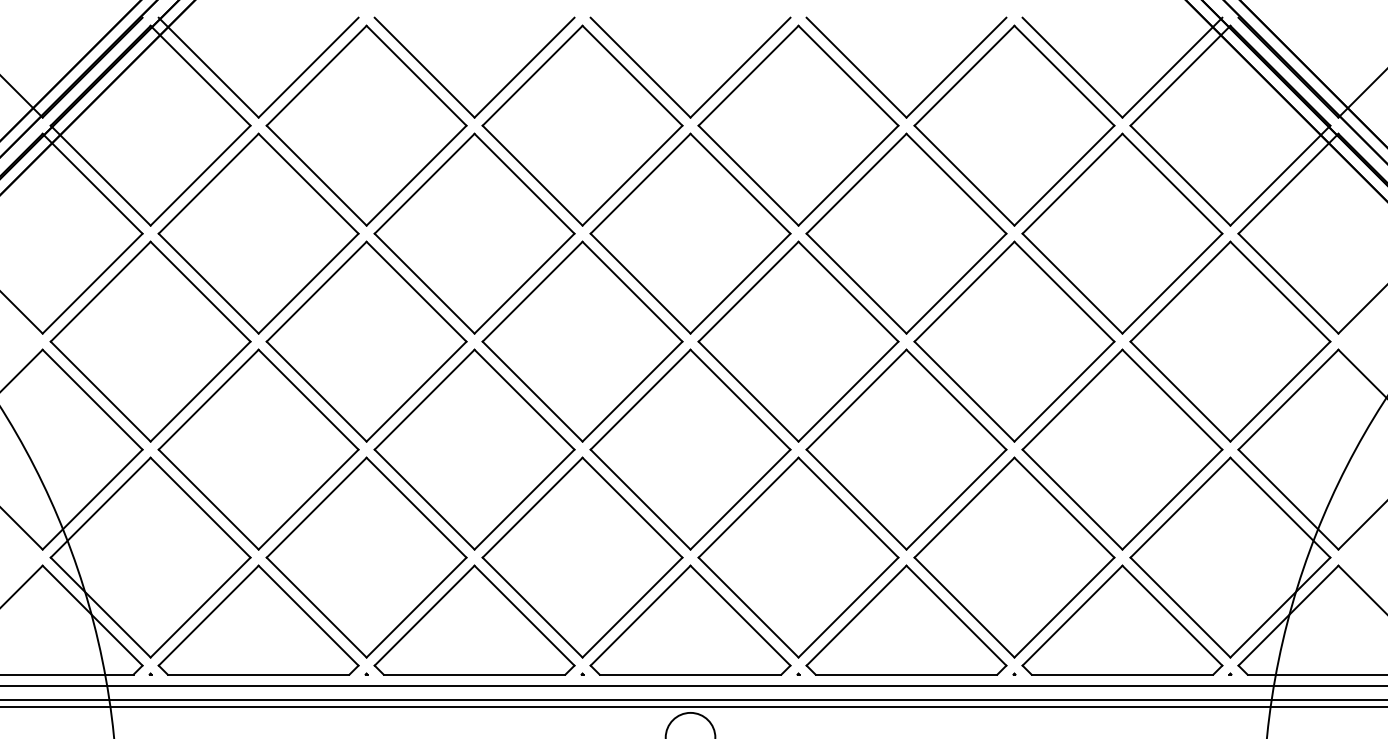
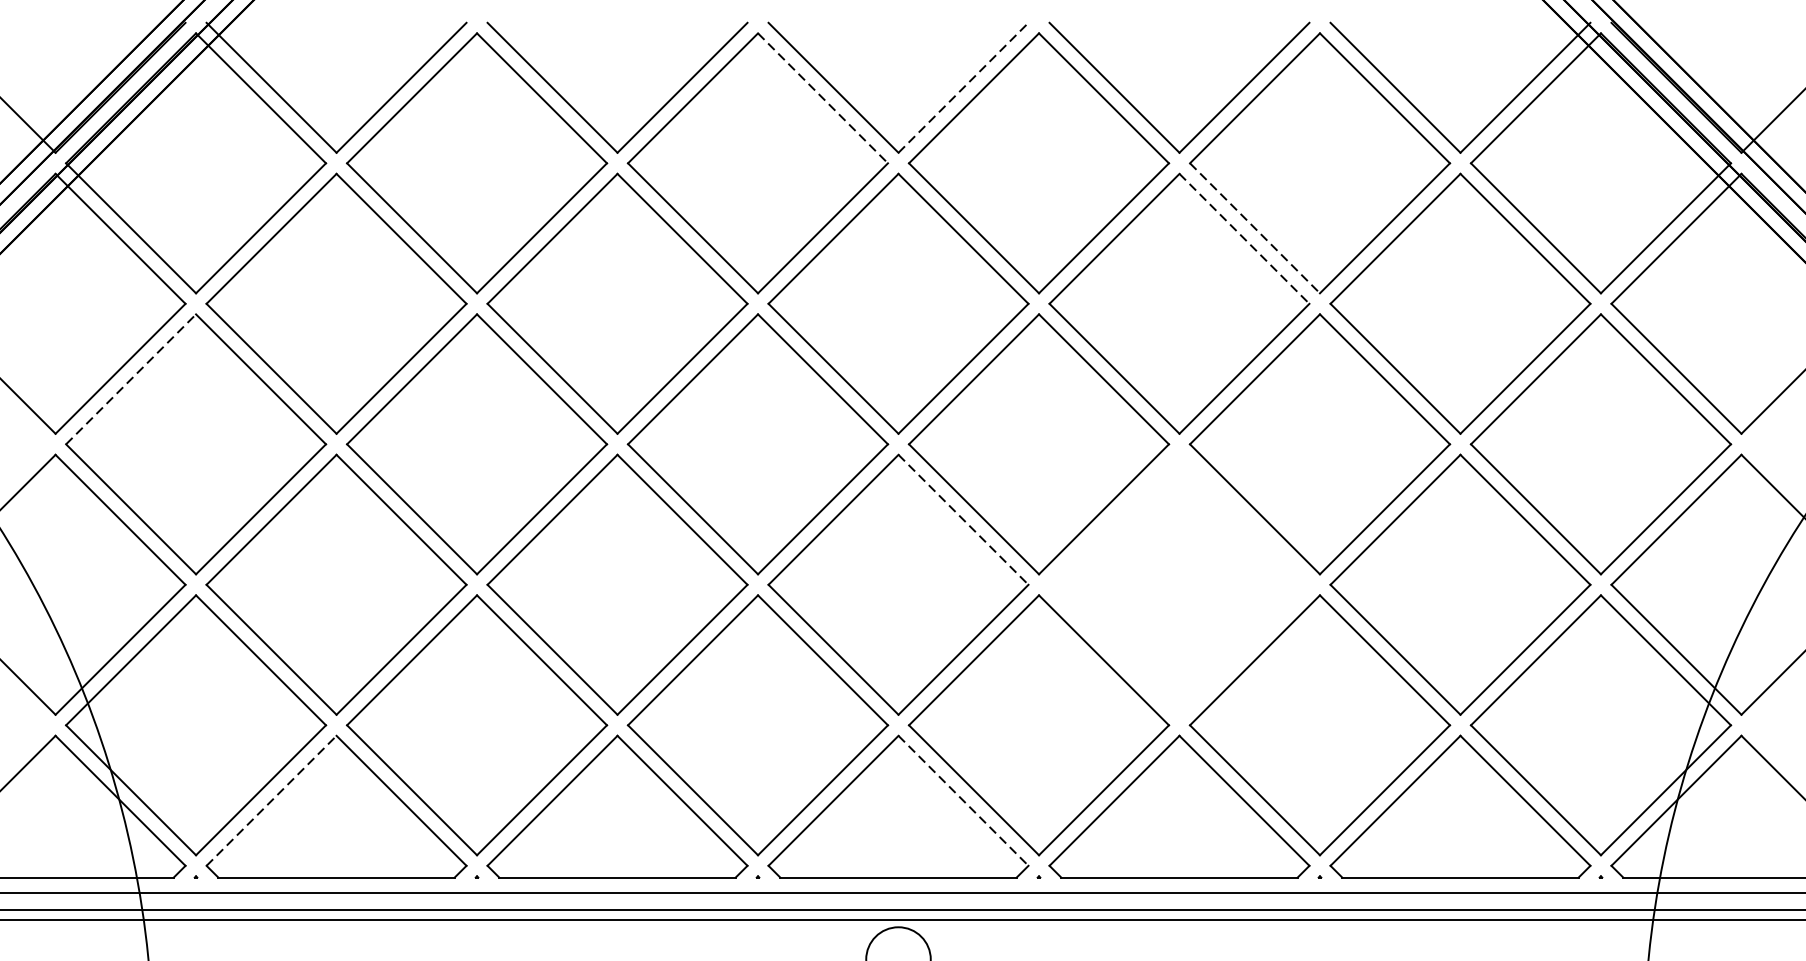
line: (740, 67) -> (963, 87), solid -> dashed
line: (632, 75) -> (822, 97), solid -> dashed
line: (964, 175) -> (1254, 228), solid -> dashed
line: (956, 183) -> (1244, 238), solid -> dashed
line: (100, 291) -> (130, 379), solid -> dashed
line: (740, 399) -> (963, 519), solid -> dashed
part: (906, 449) -> (1179, 584), removed
line: (208, 615) -> (271, 800), solid -> dashed
line: (740, 615) -> (963, 800), solid -> dashed

